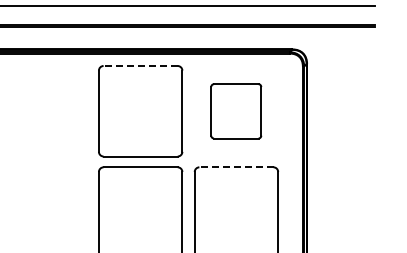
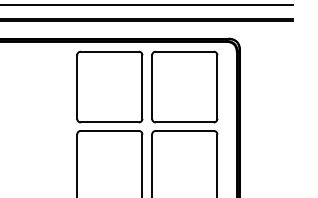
line: (140, 66) -> (109, 52), dashed -> solid
part: (235, 111) -> (184, 87), size x1.67
line: (235, 167) -> (184, 131), dashed -> solid

